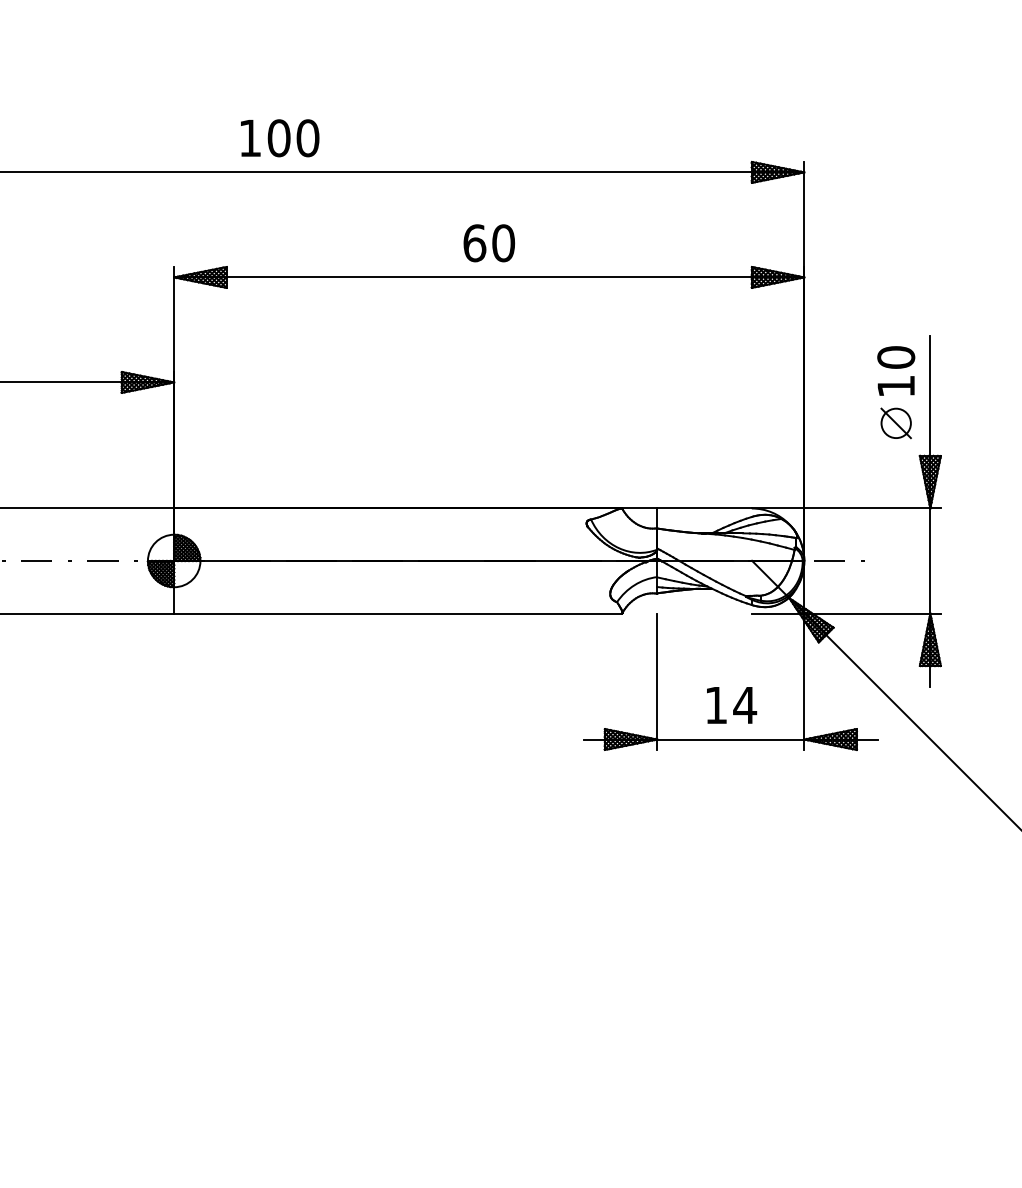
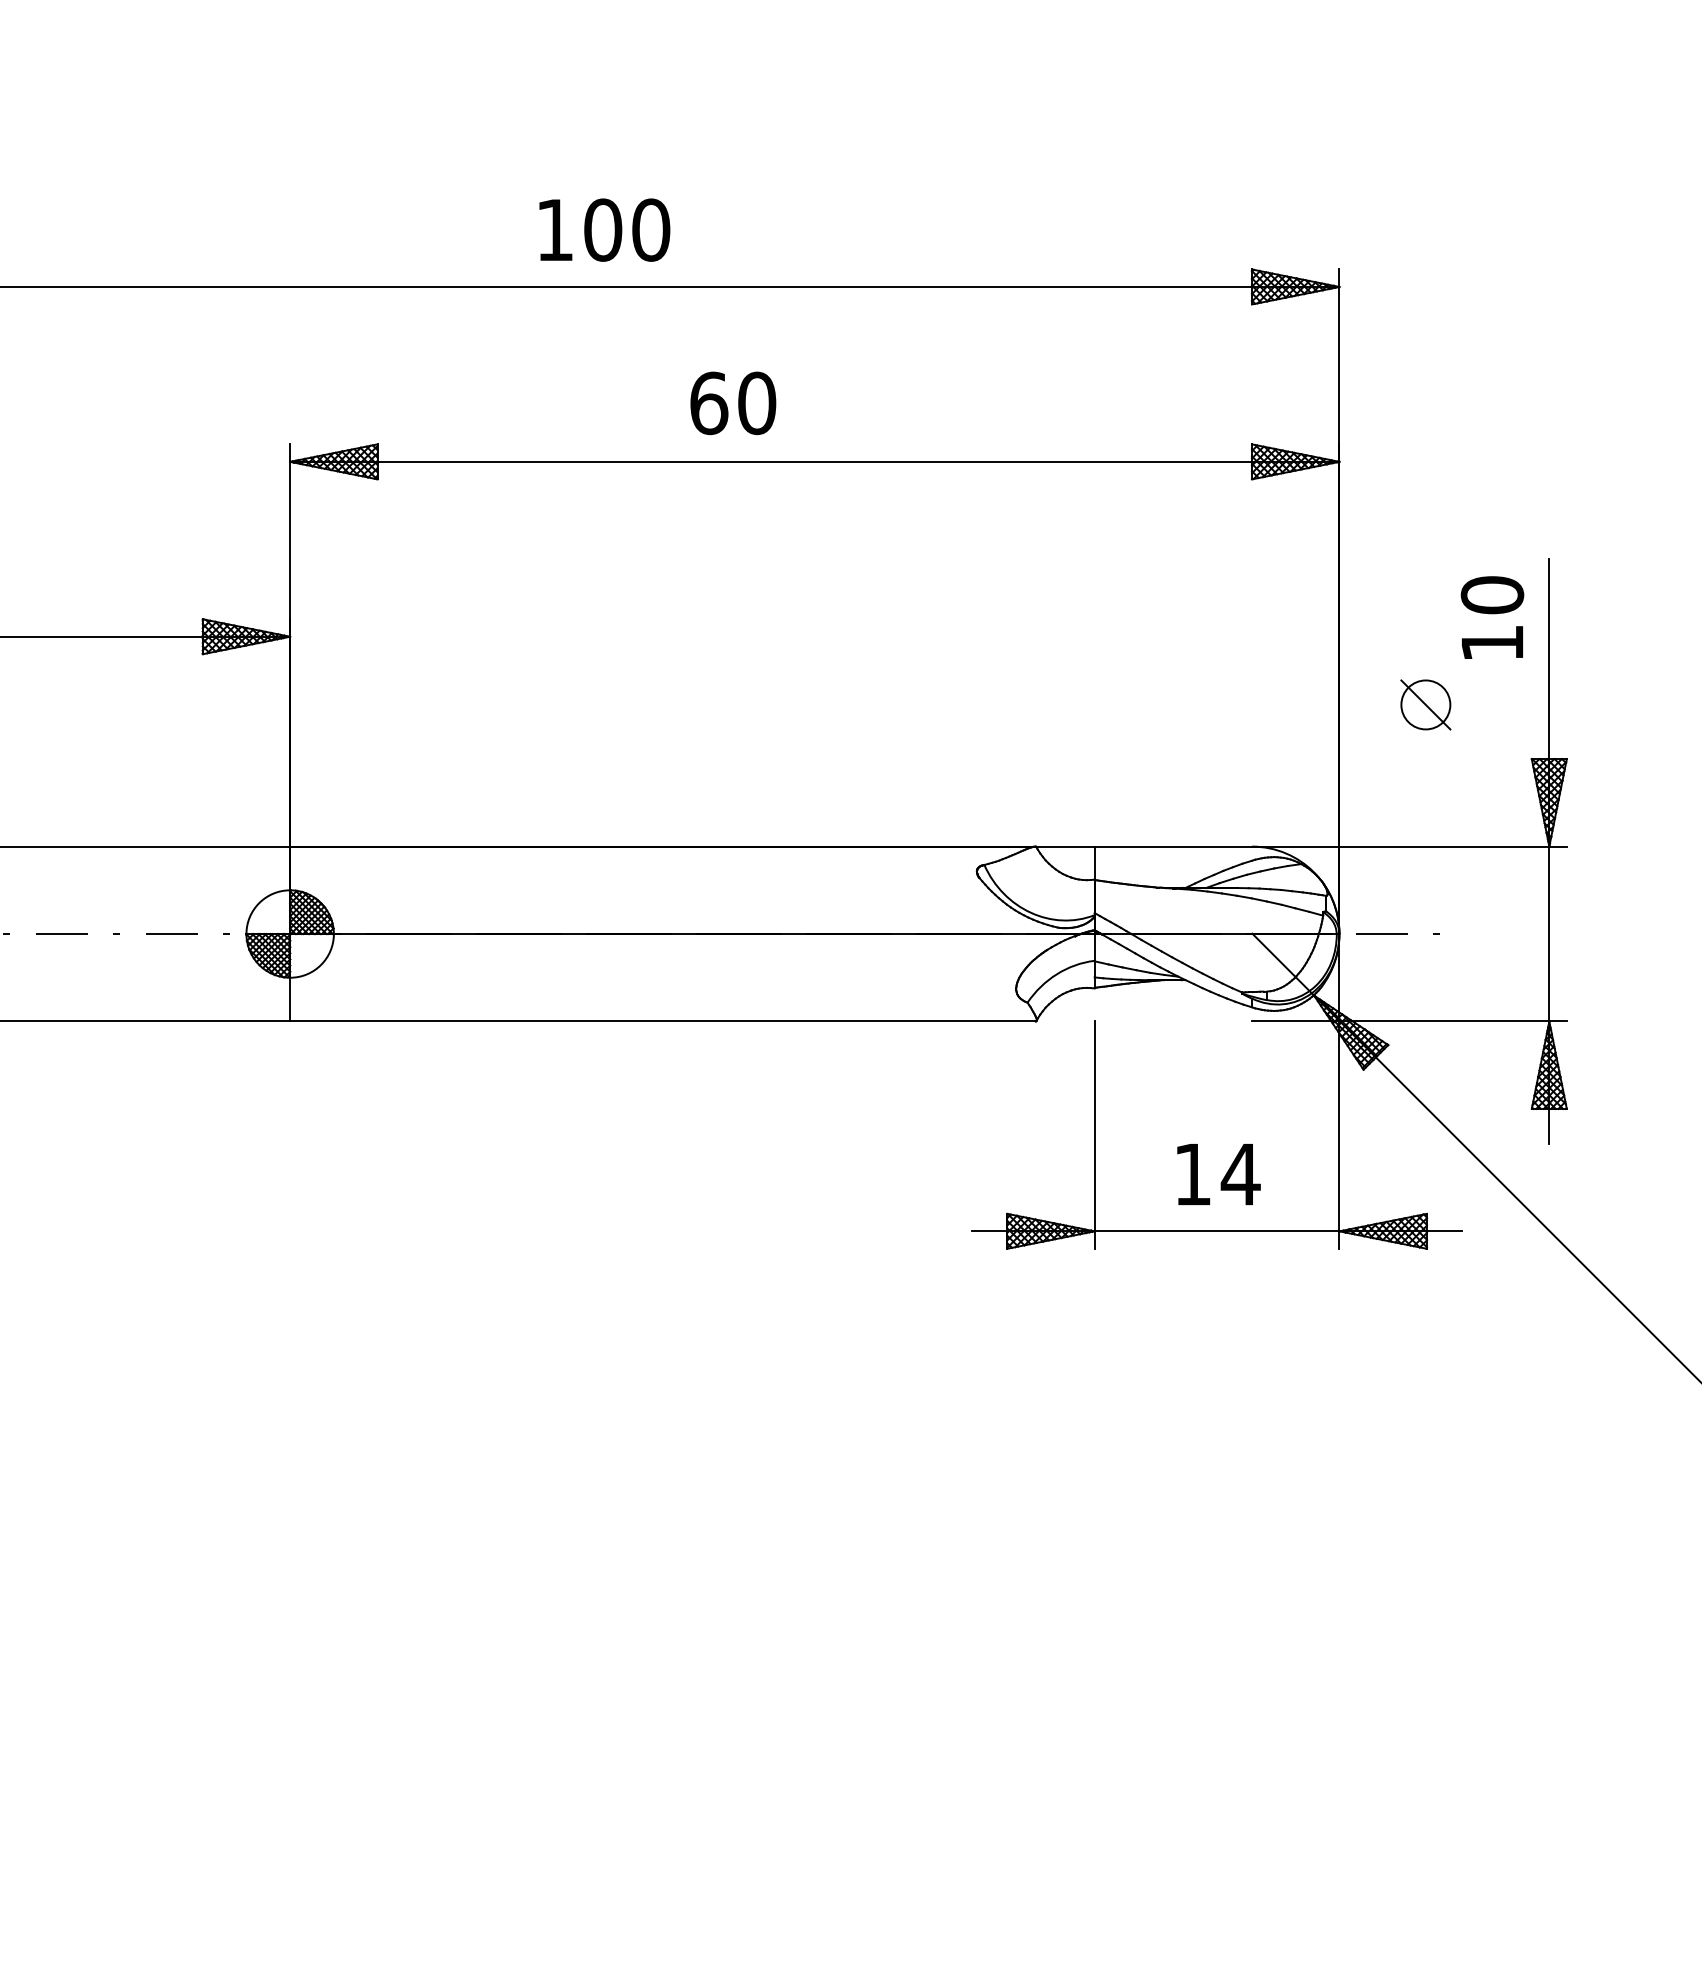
text: (280, 138) -> (605, 230), moved
text: (488, 243) -> (731, 403), moved
part: (895, 423) -> (1424, 705), moved

